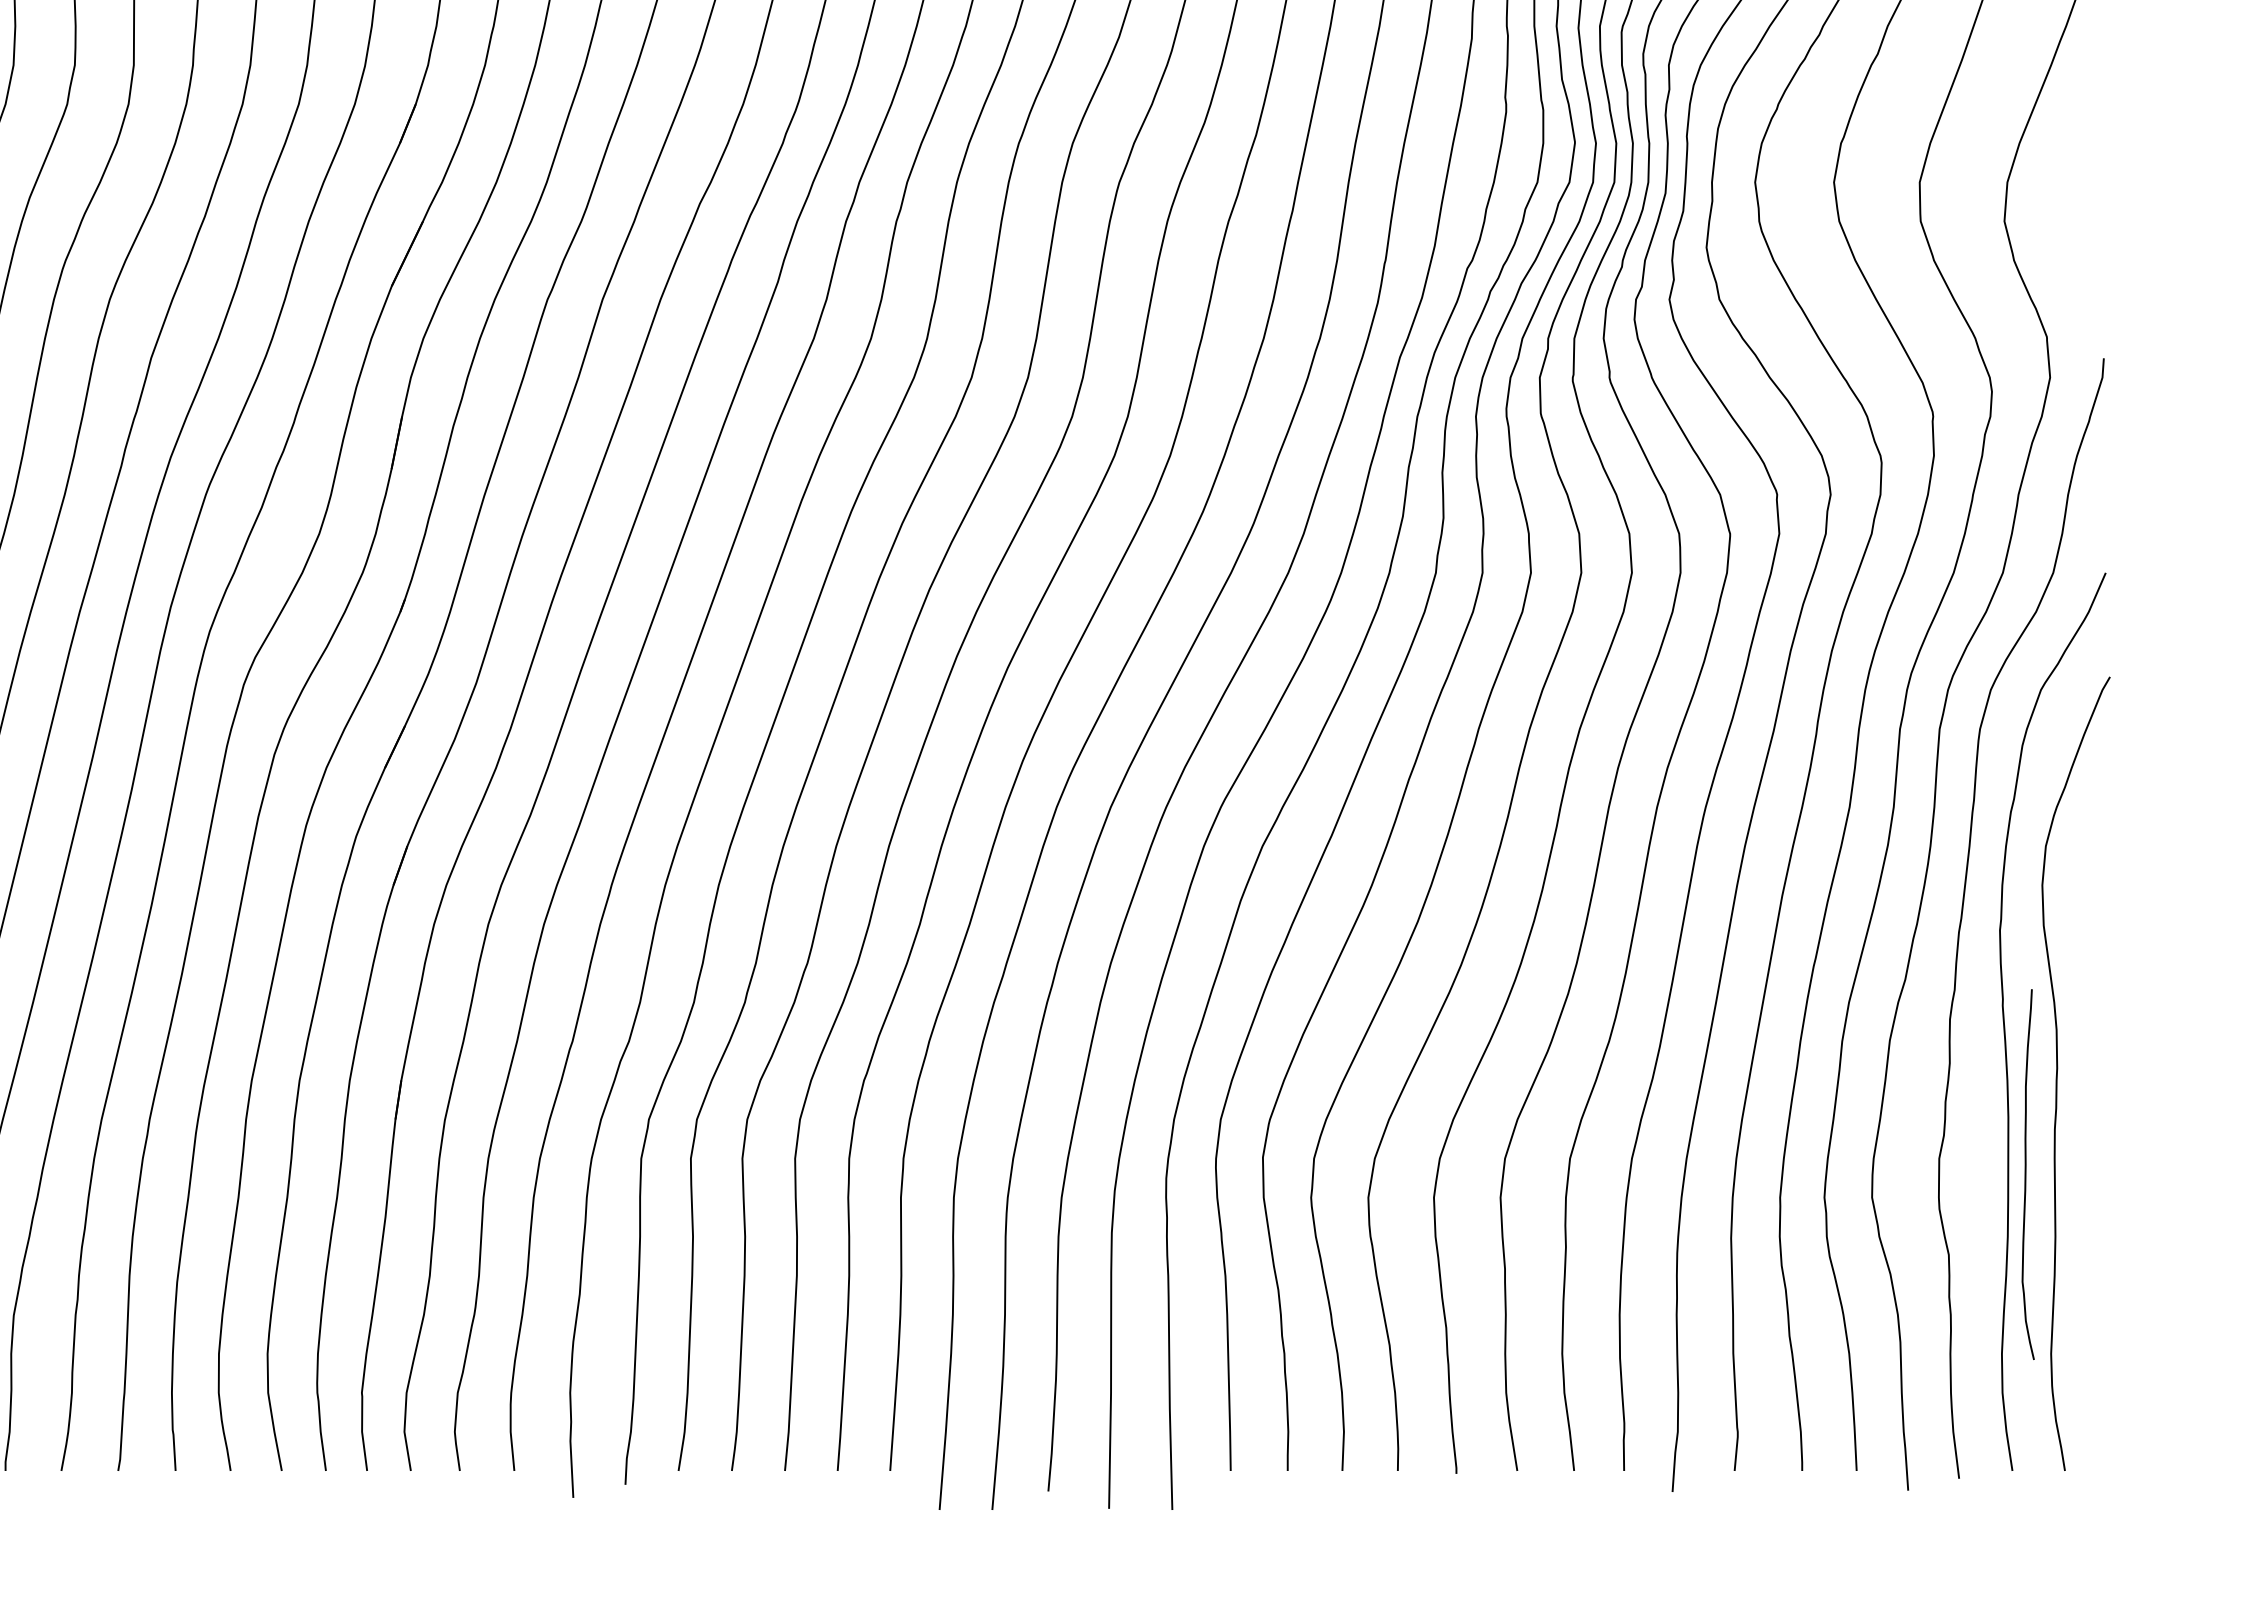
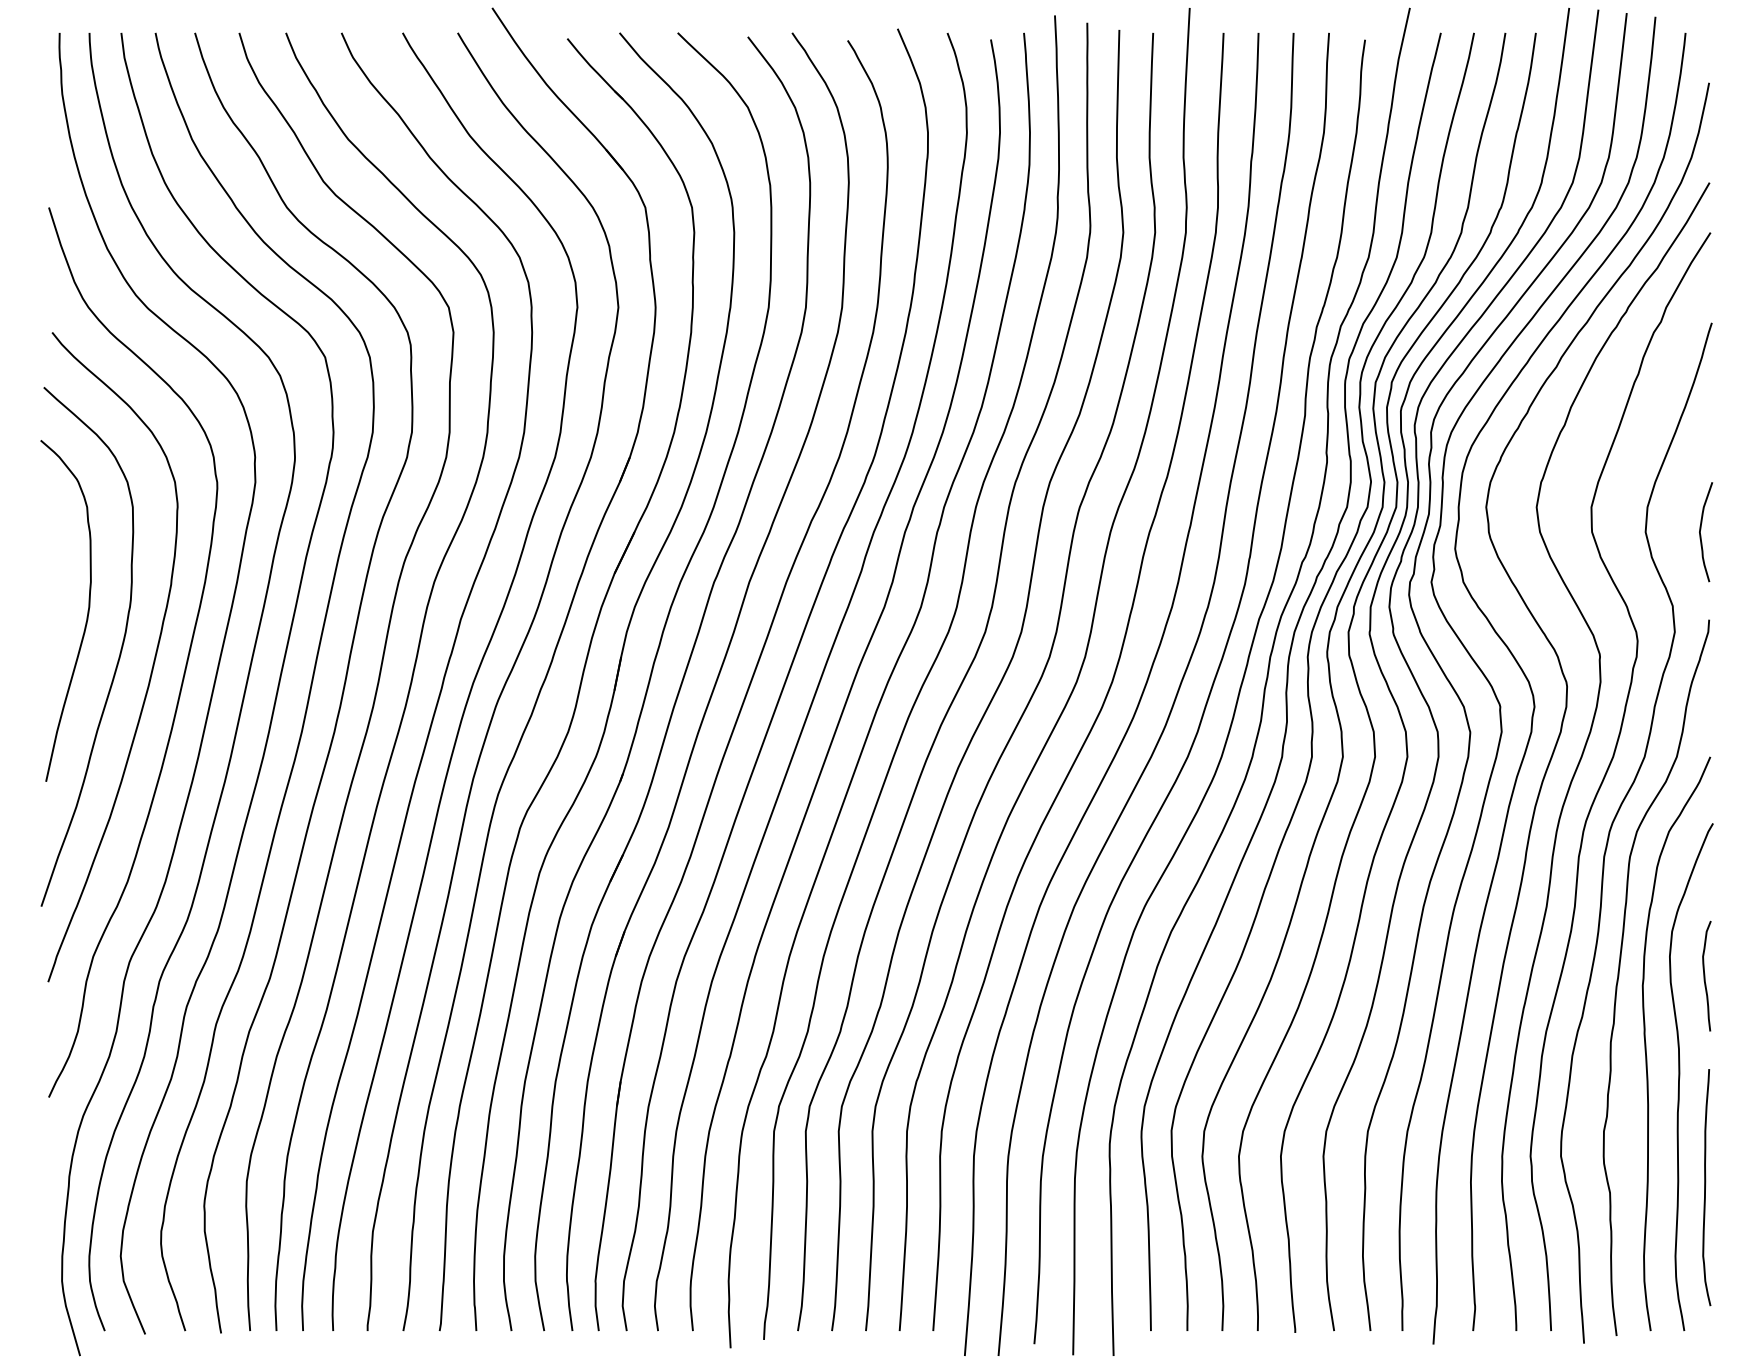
curve: (2091, 225) -> (1701, 534), added
curve: (2098, 914) -> (1705, 975), added
curve: (2026, 1174) -> (1705, 1187), moved

